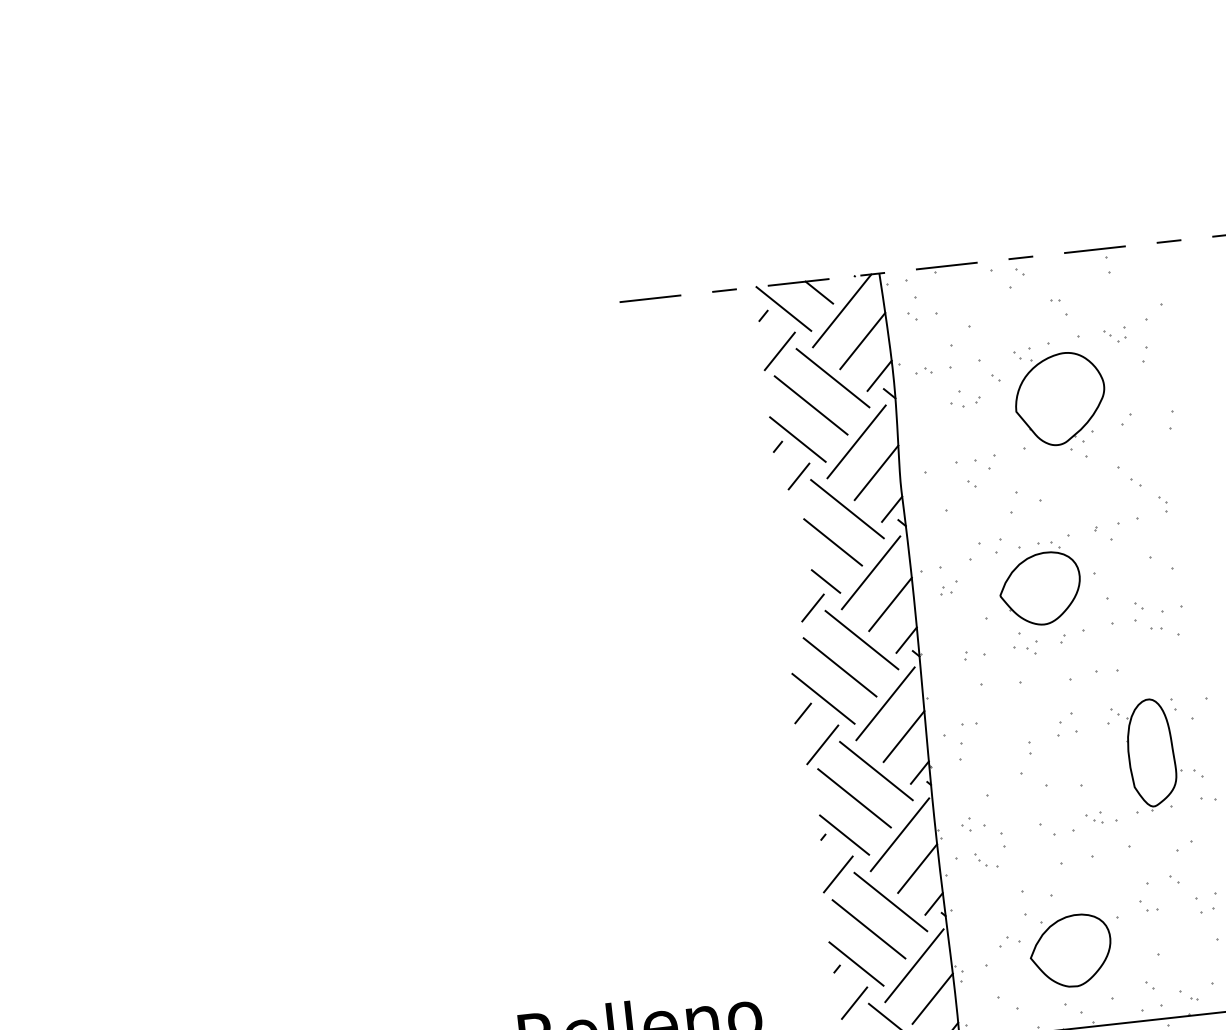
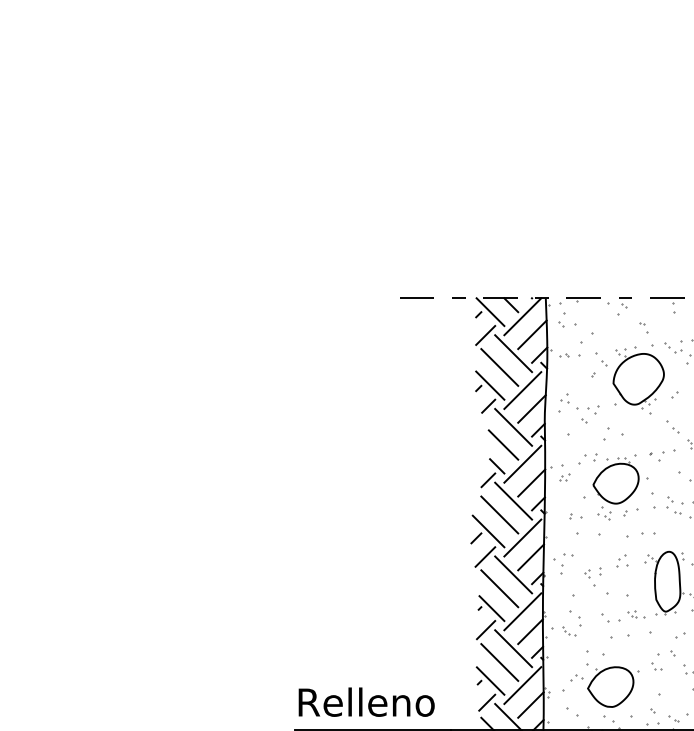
part: (1115, 334) -> (673, 346), size x1.43
part: (955, 400) -> (564, 398), moved
part: (966, 825) -> (587, 573), moved

